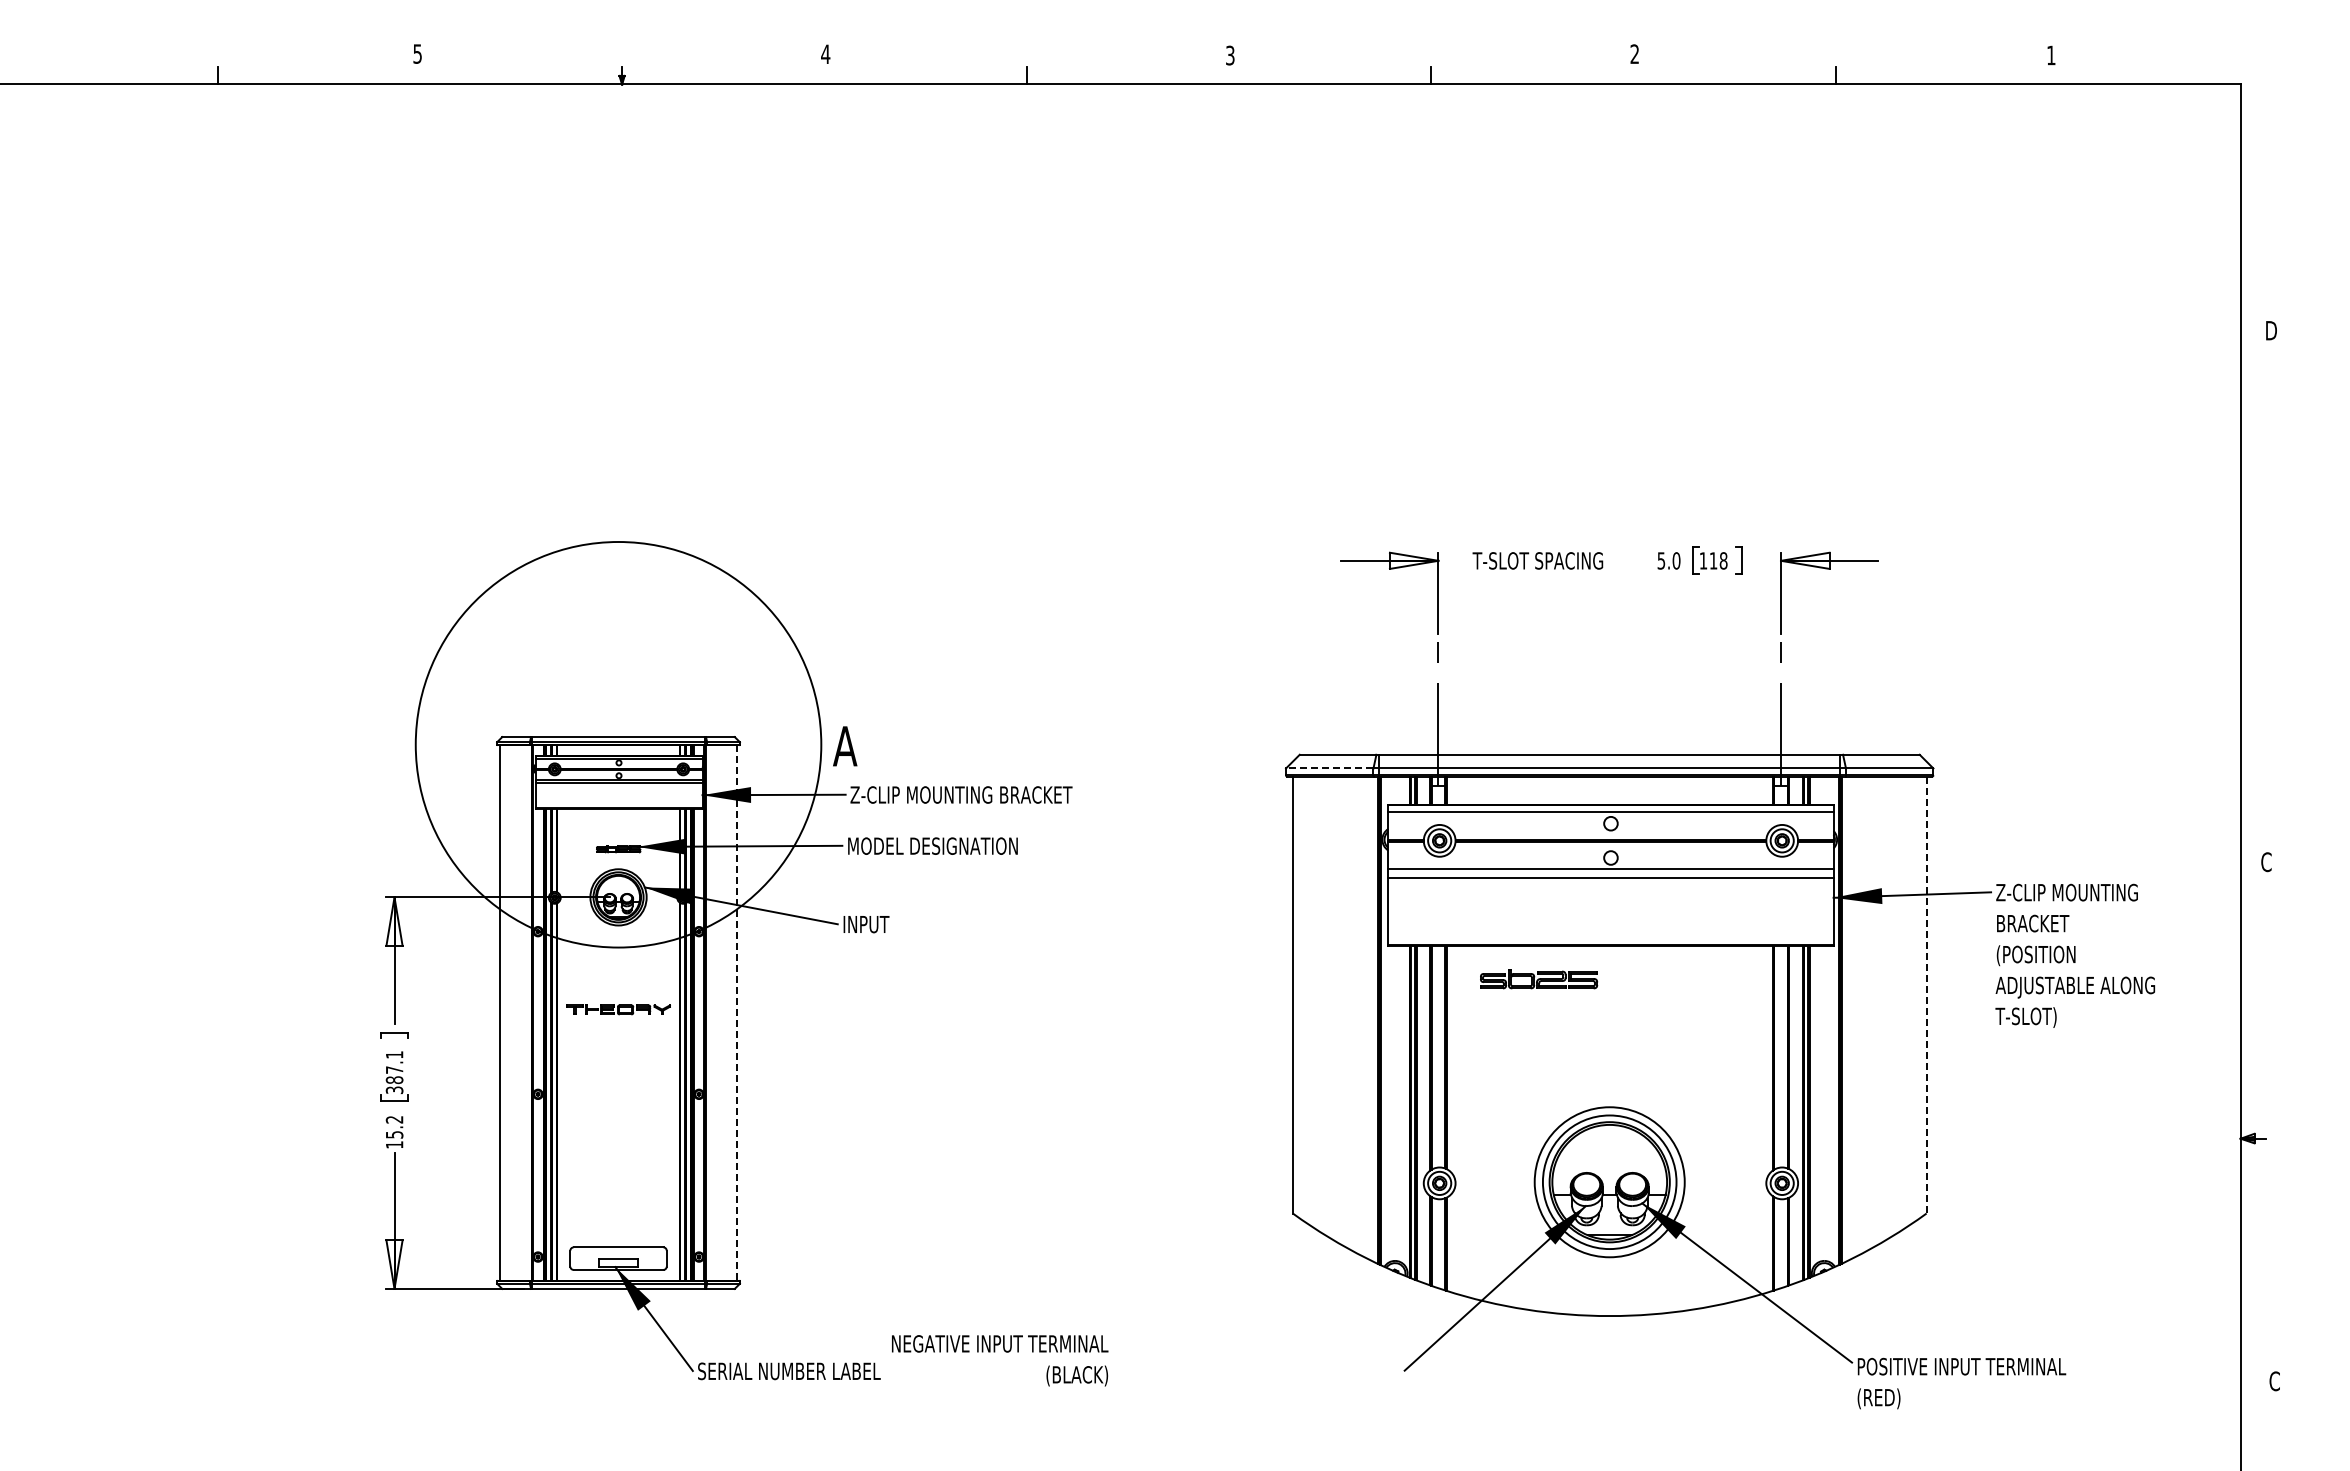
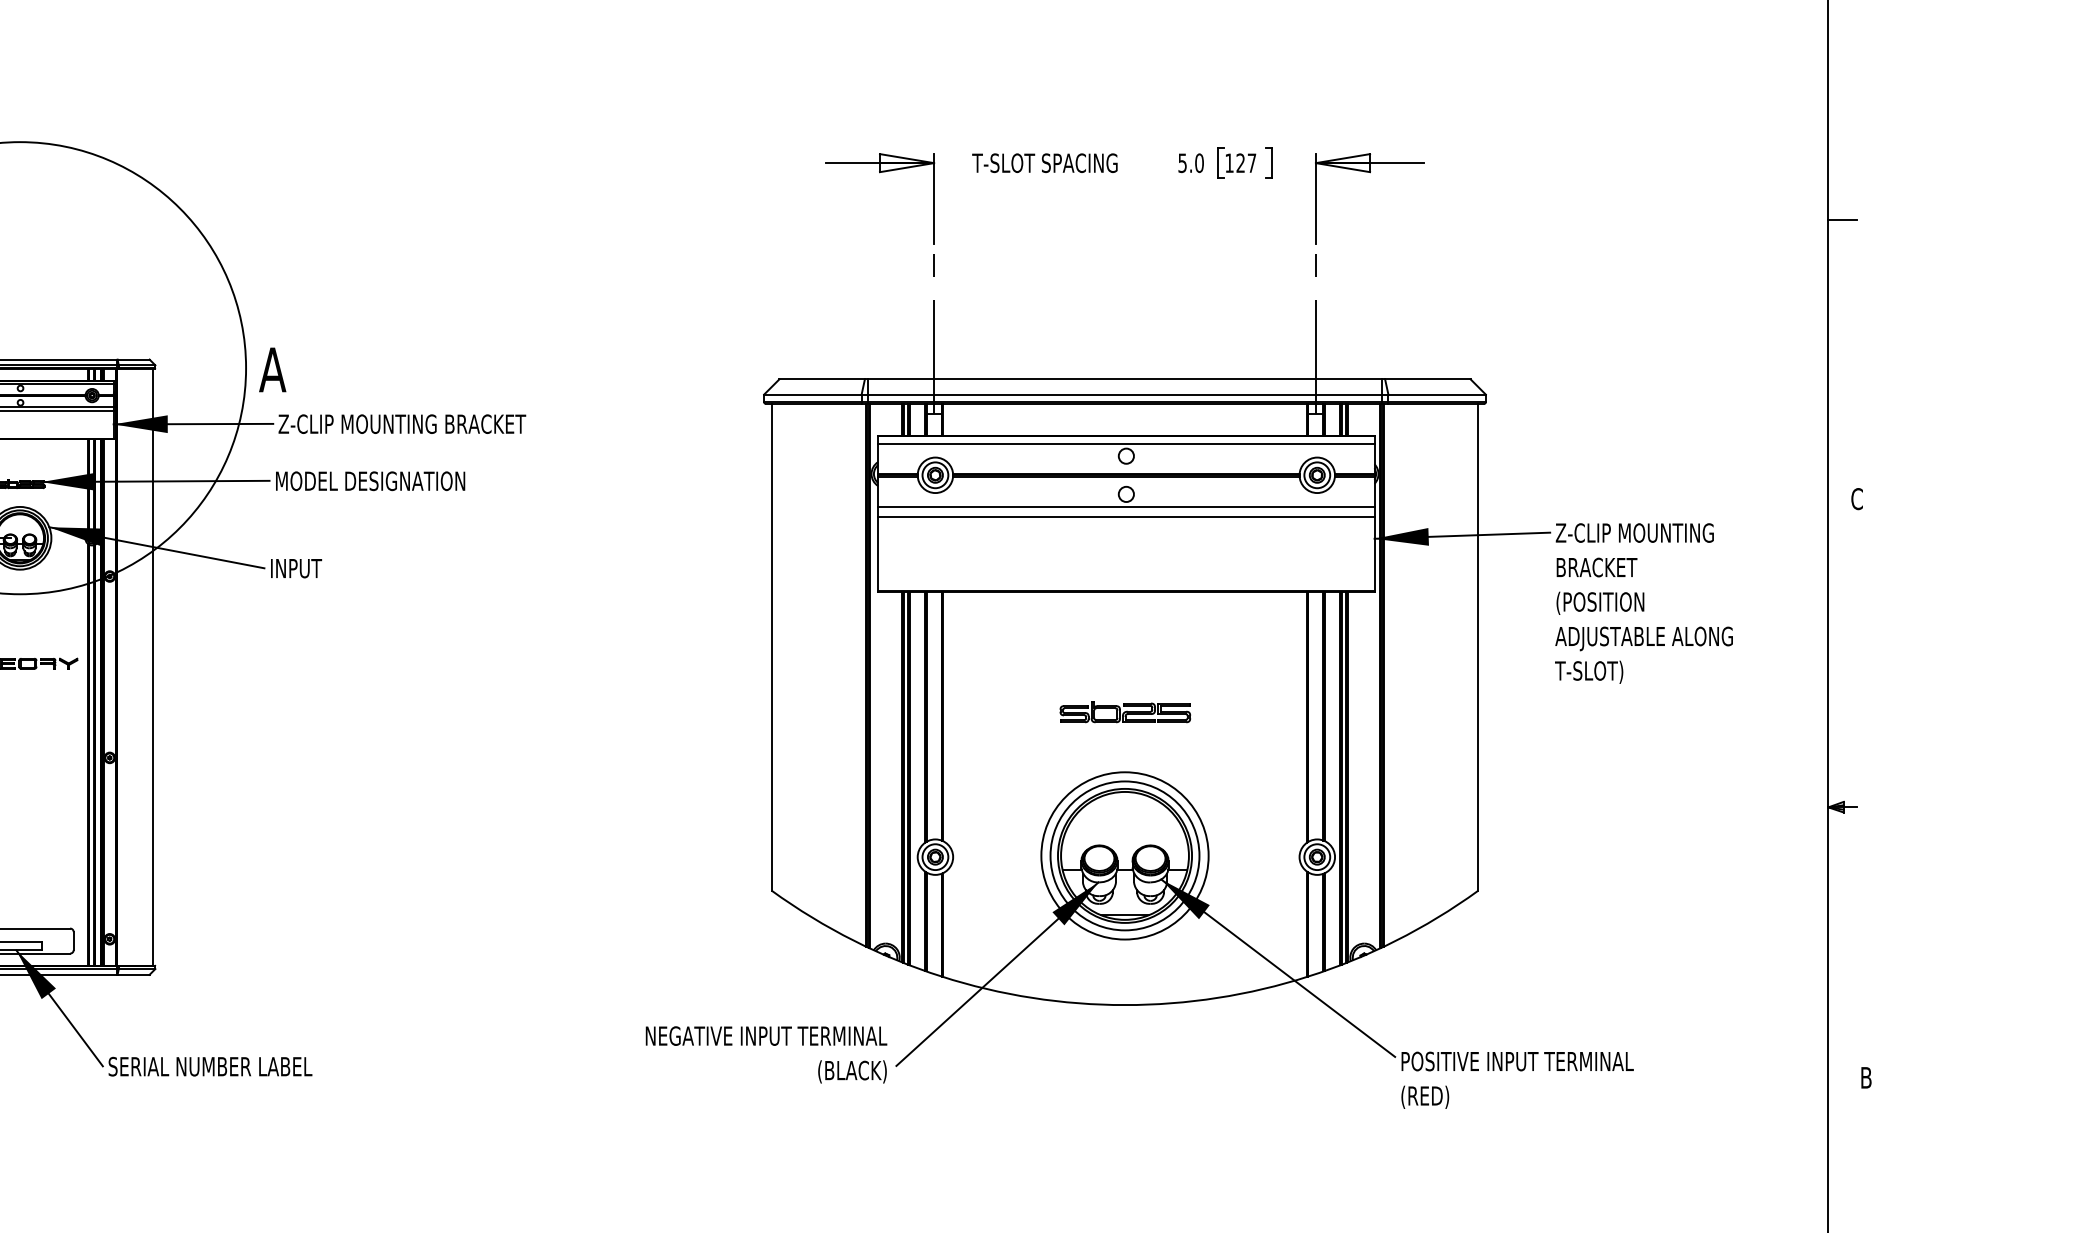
text: (1718, 560) -> (1246, 162), 118 -> 127
line: (2253, 612) -> (1842, 220), added
line: (1329, 768) -> (812, 394), dashed -> solid
part: (1539, 979) -> (1125, 712), moved
line: (1926, 995) -> (1478, 647), dashed -> solid
line: (737, 1012) -> (152, 666), dashed -> solid
text: (1000, 1360) -> (766, 1054), moved
text: (2274, 1381) -> (1866, 1078), C -> B

